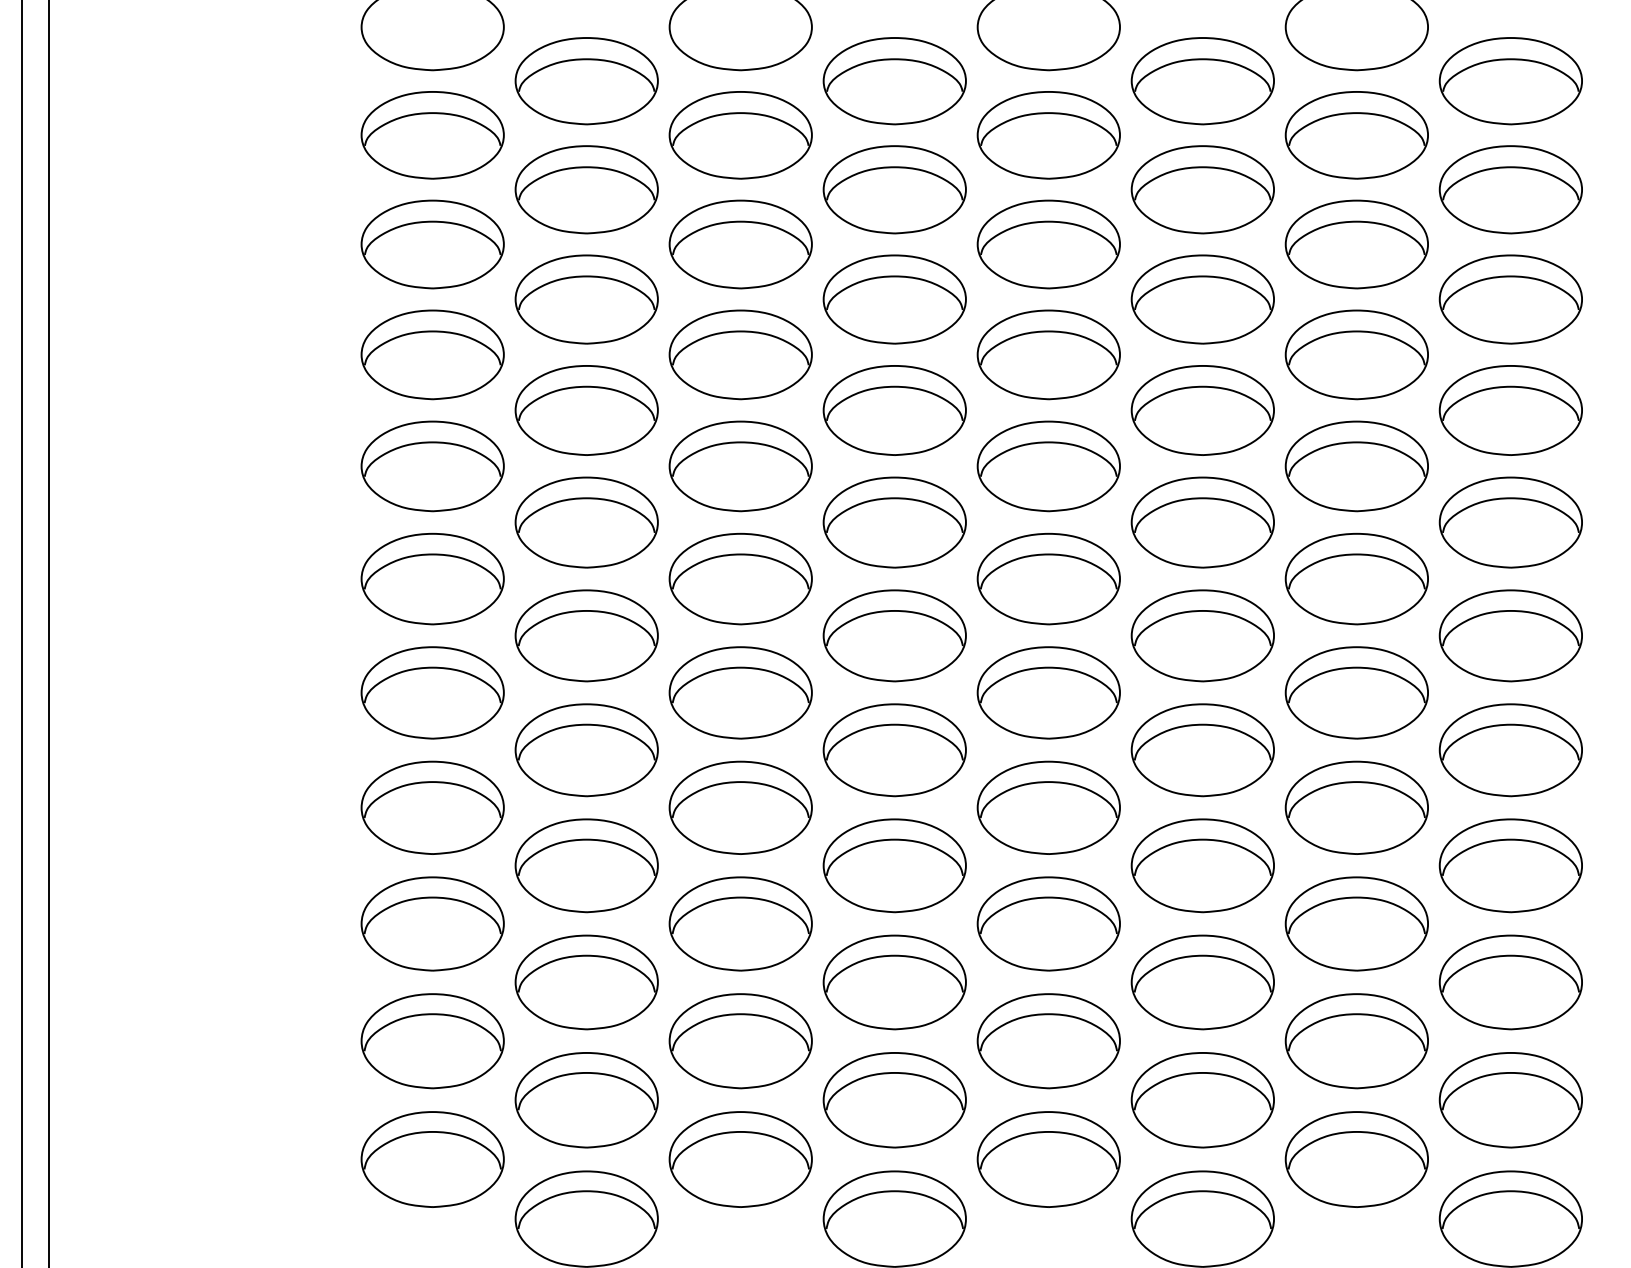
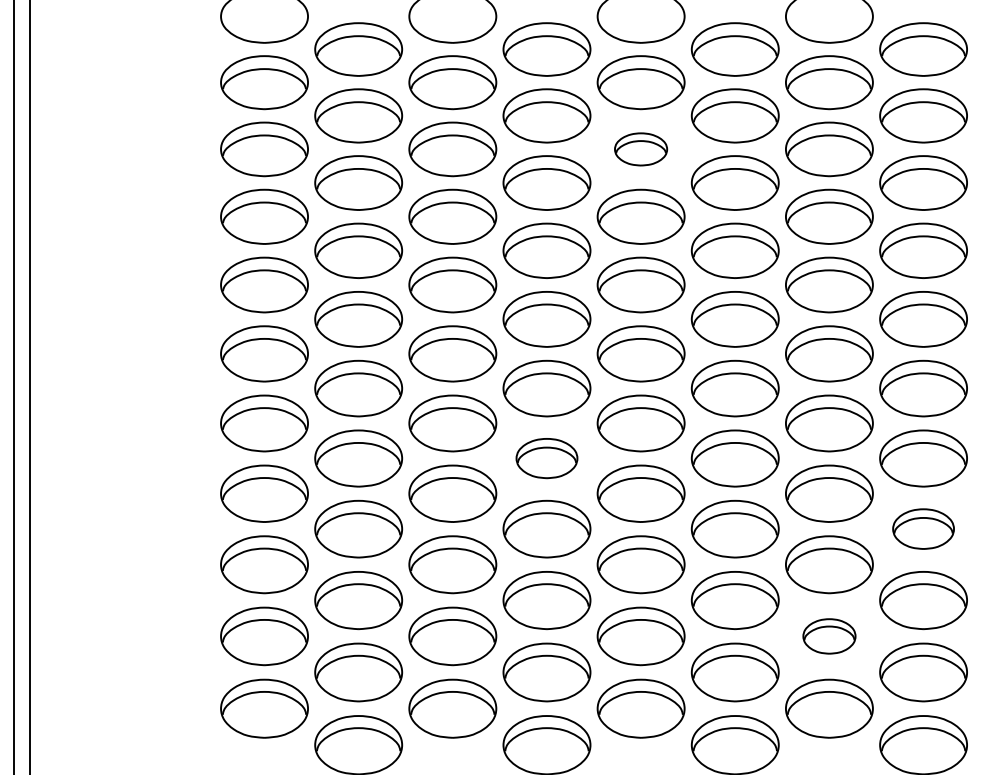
part: (1047, 244) -> (640, 149), size x0.6
part: (894, 750) -> (546, 458), size x0.7
part: (1510, 864) -> (923, 528), size x0.7
part: (1356, 1041) -> (829, 636), size x0.6

